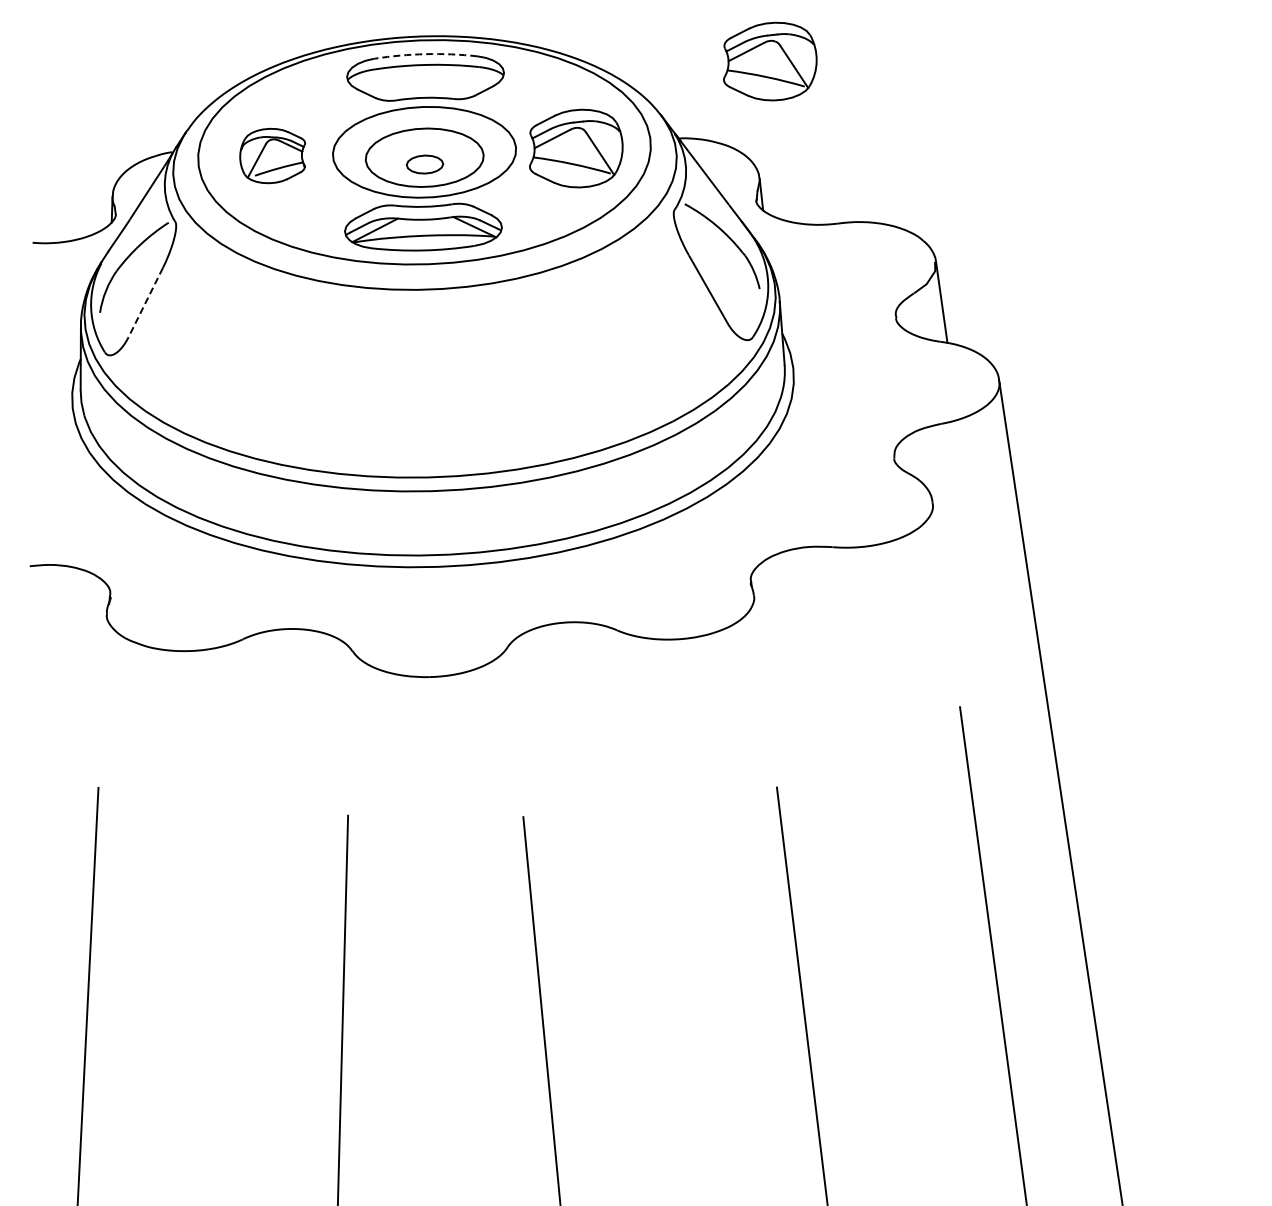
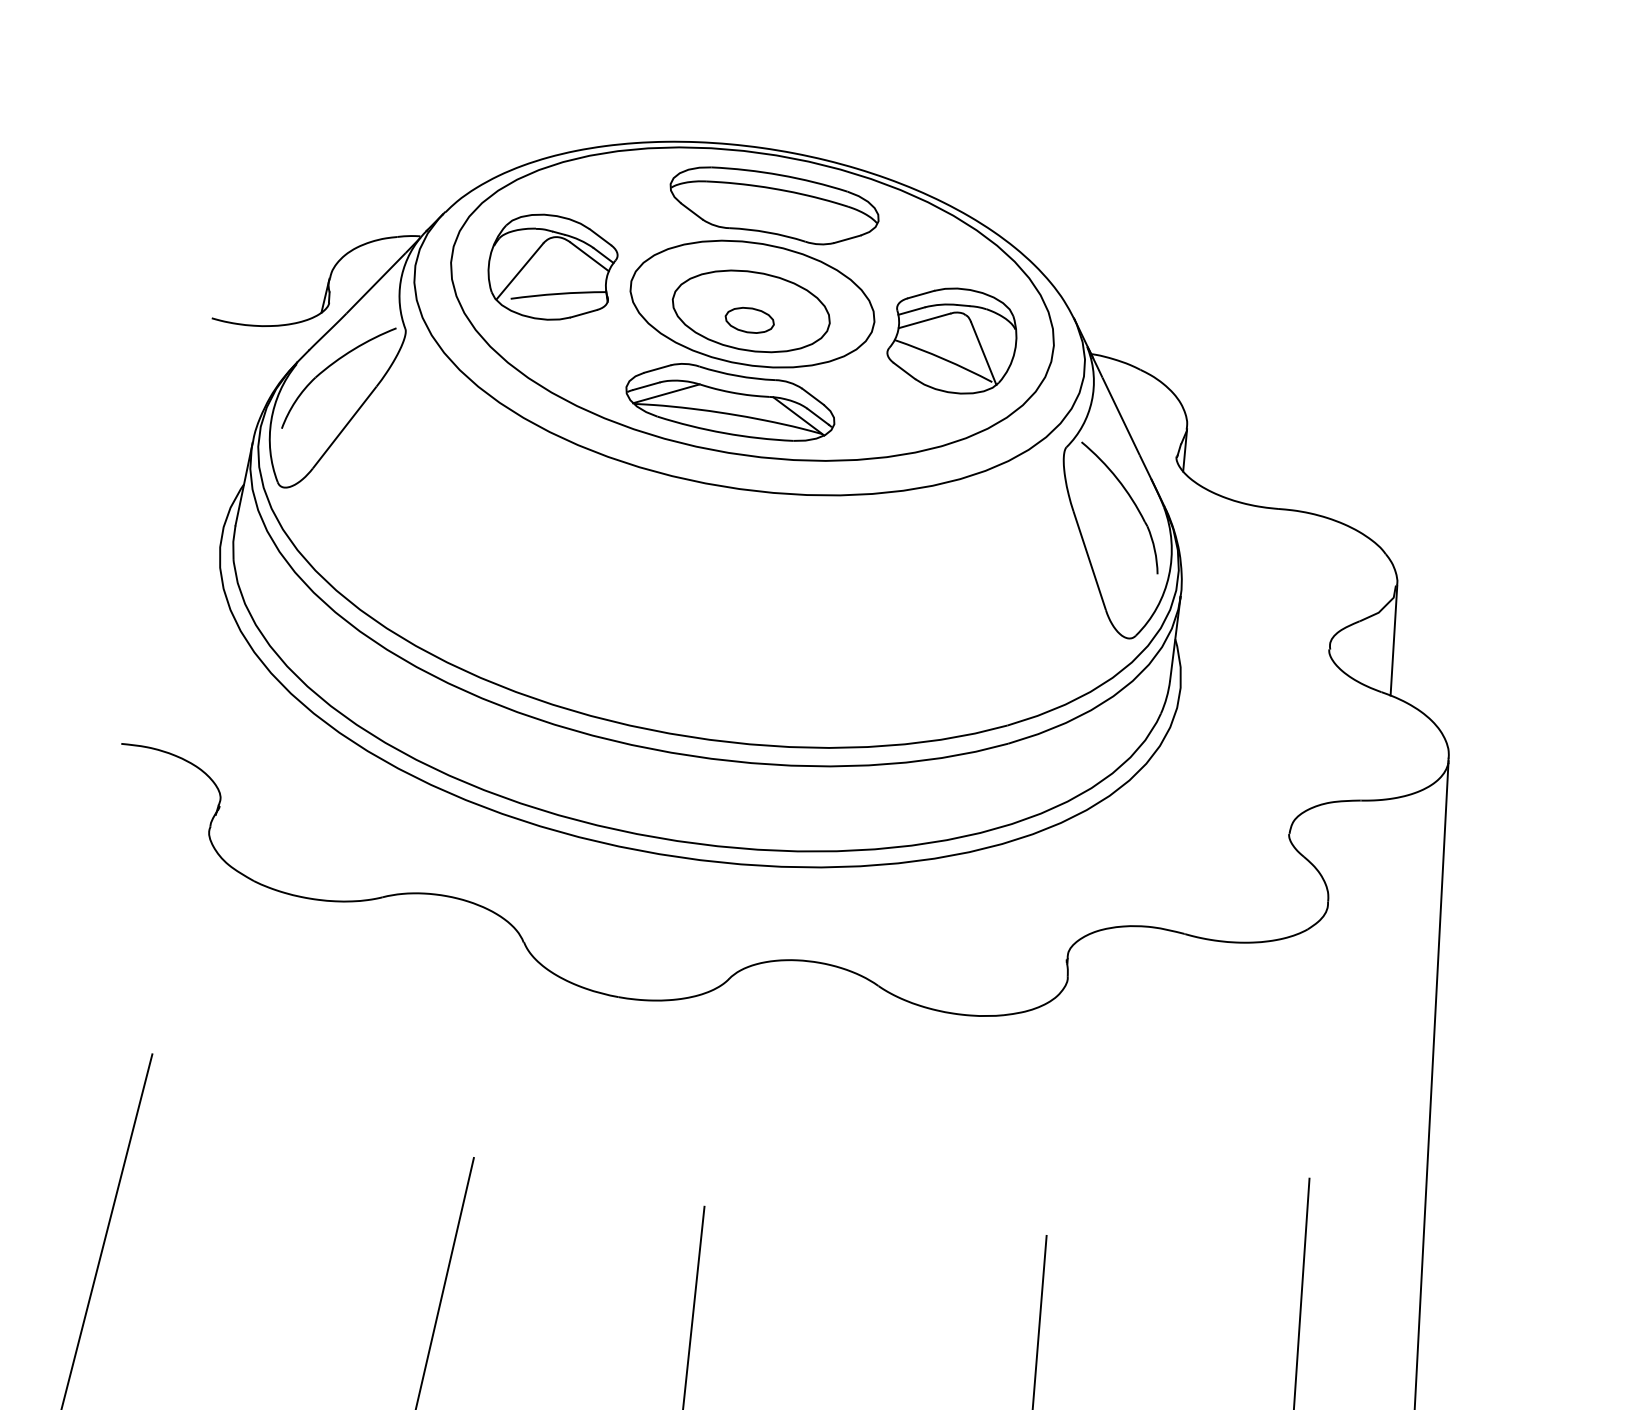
arc: (425, 54) -> (780, 175), dashed -> solid
part: (770, 61) -> (1232, 277), removed
part: (272, 155) -> (551, 267), size x1.43
line: (145, 302) -> (344, 427), dashed -> solid

